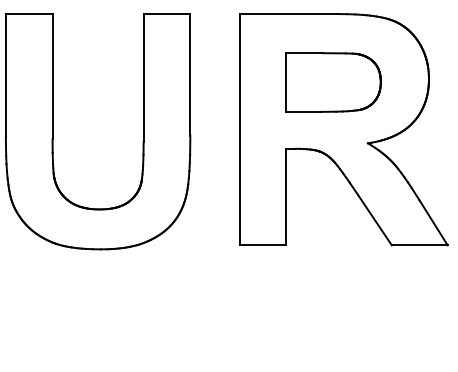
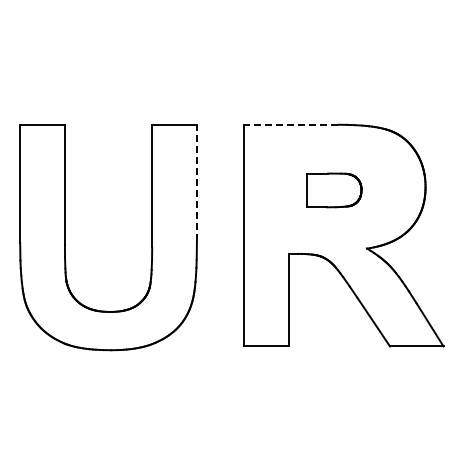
line: (288, 13) -> (290, 124), solid -> dashed
line: (189, 74) -> (196, 182), solid -> dashed
part: (333, 82) -> (334, 190), size x0.6

